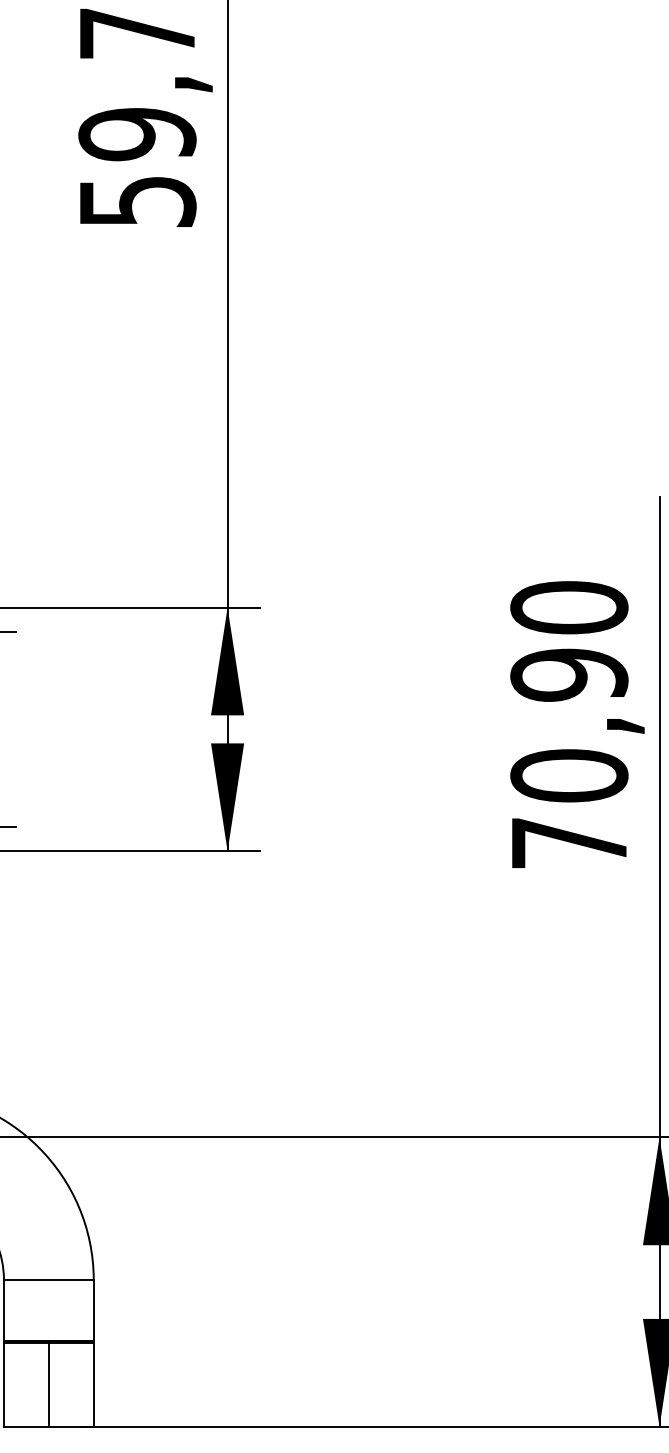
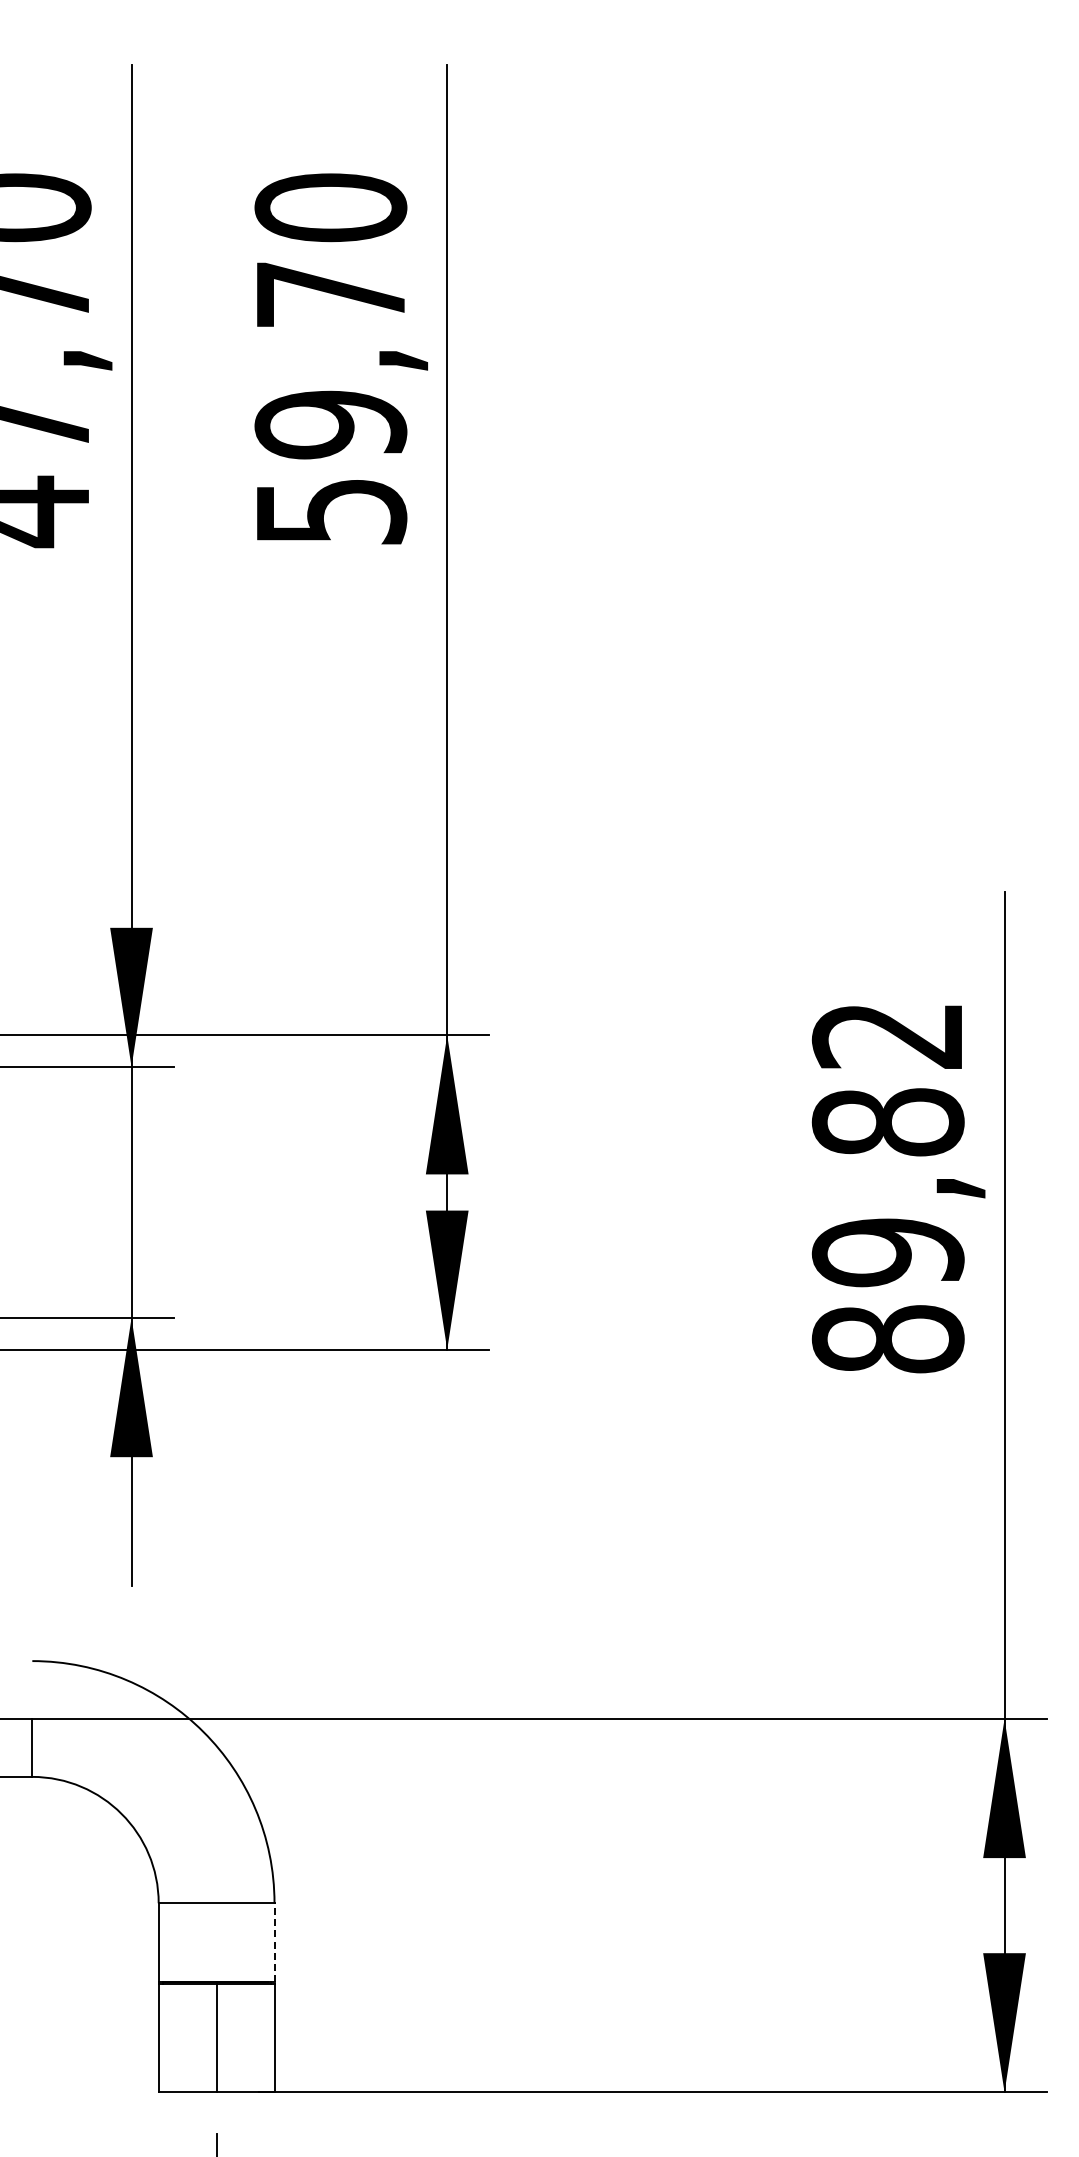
text: (568, 725) -> (887, 1187), 70,90 -> 89,82
line: (93, 1310) -> (274, 1942), solid -> dashed

